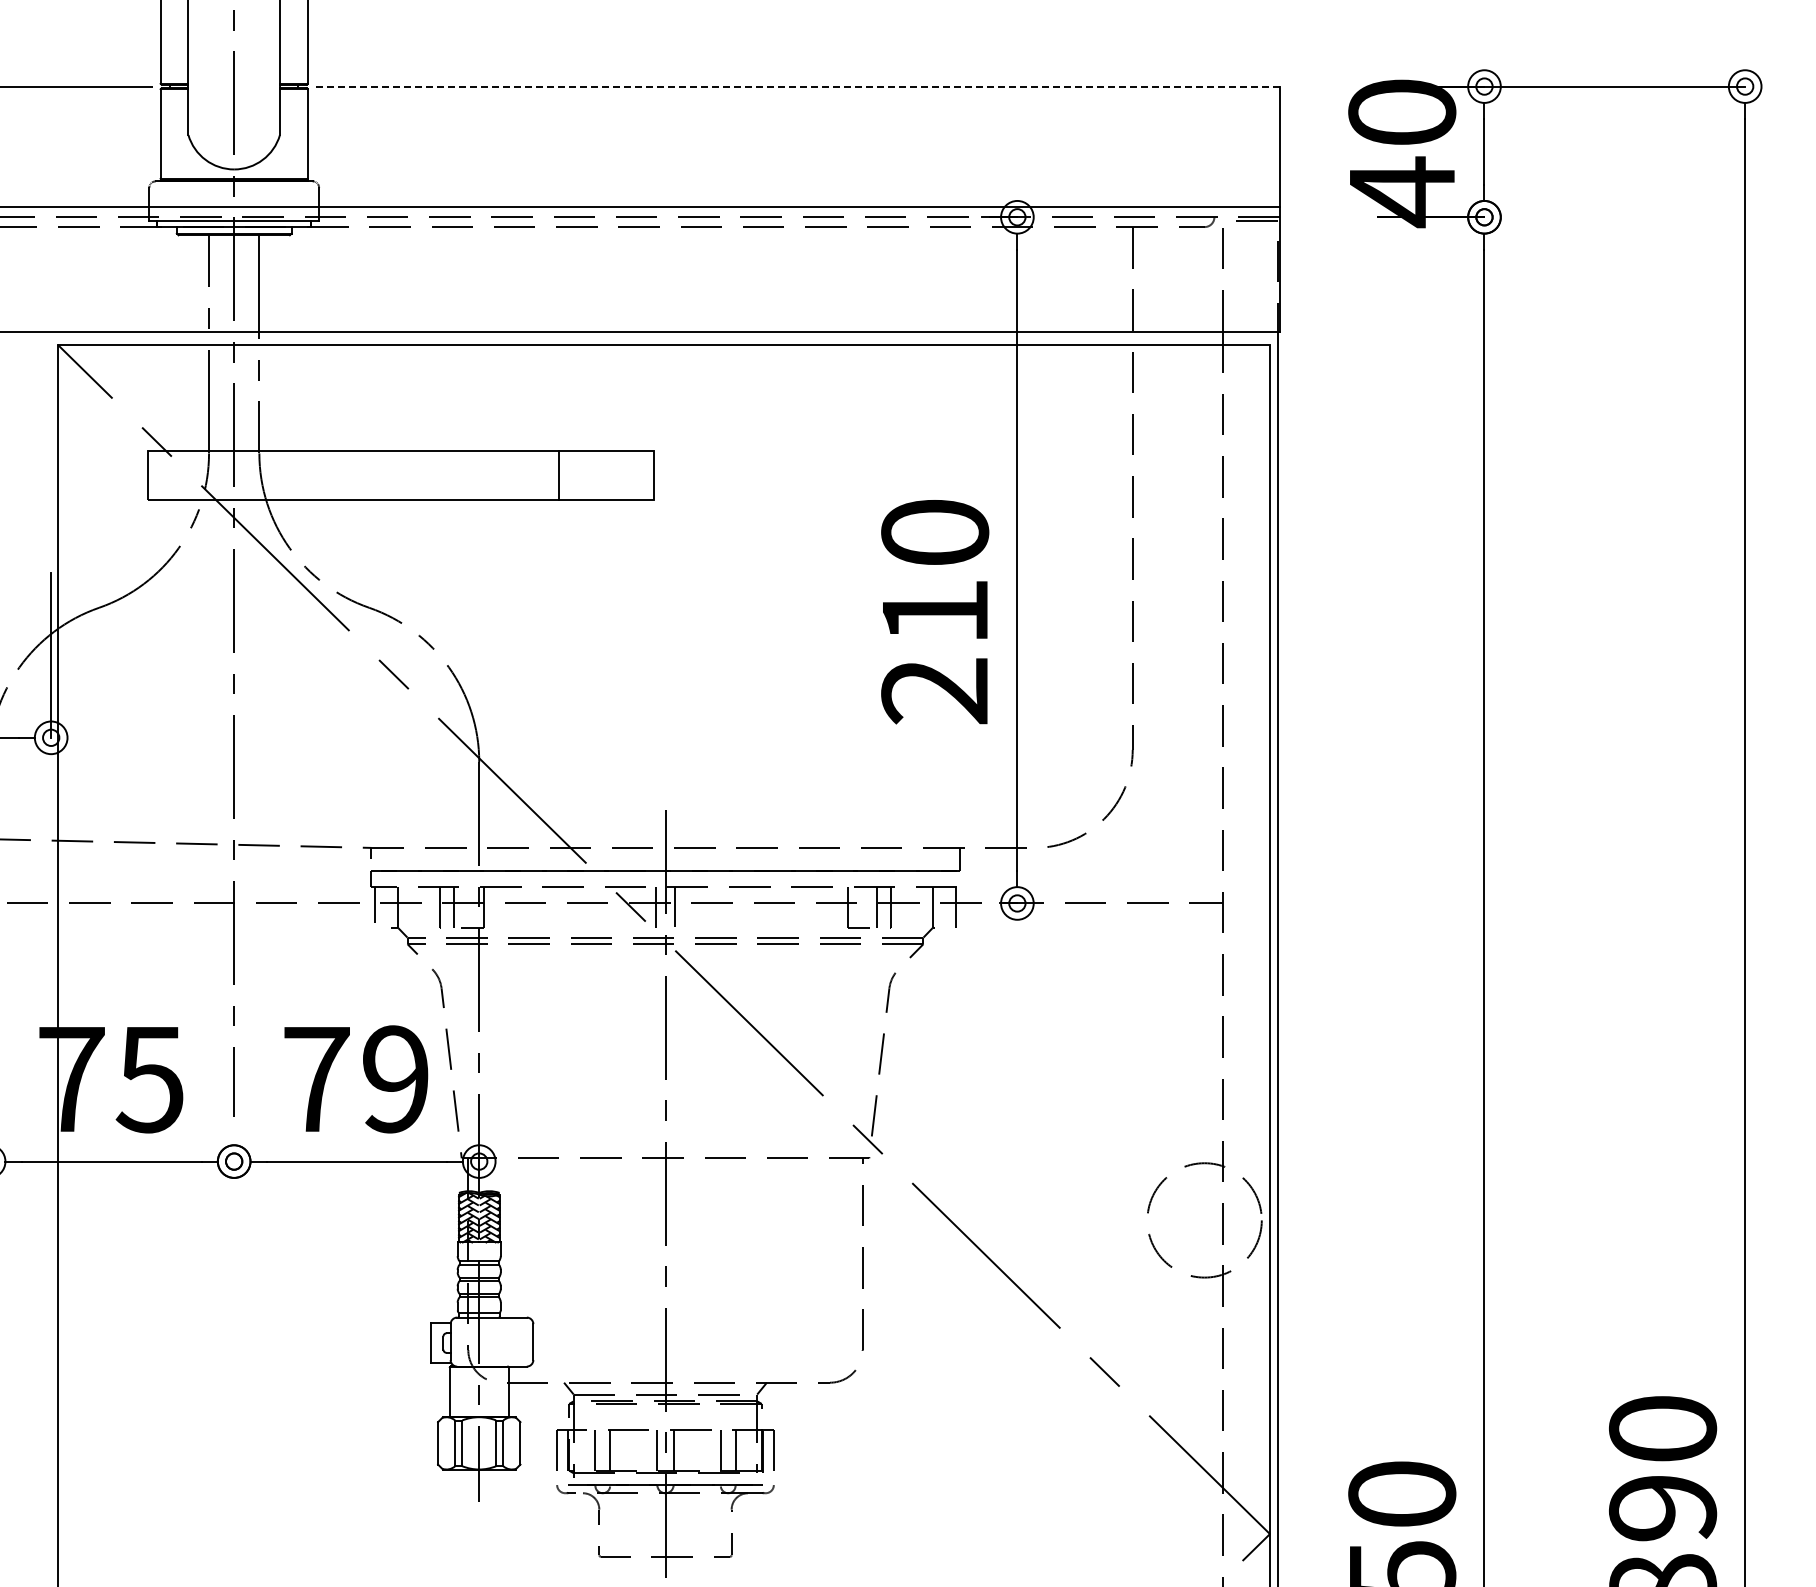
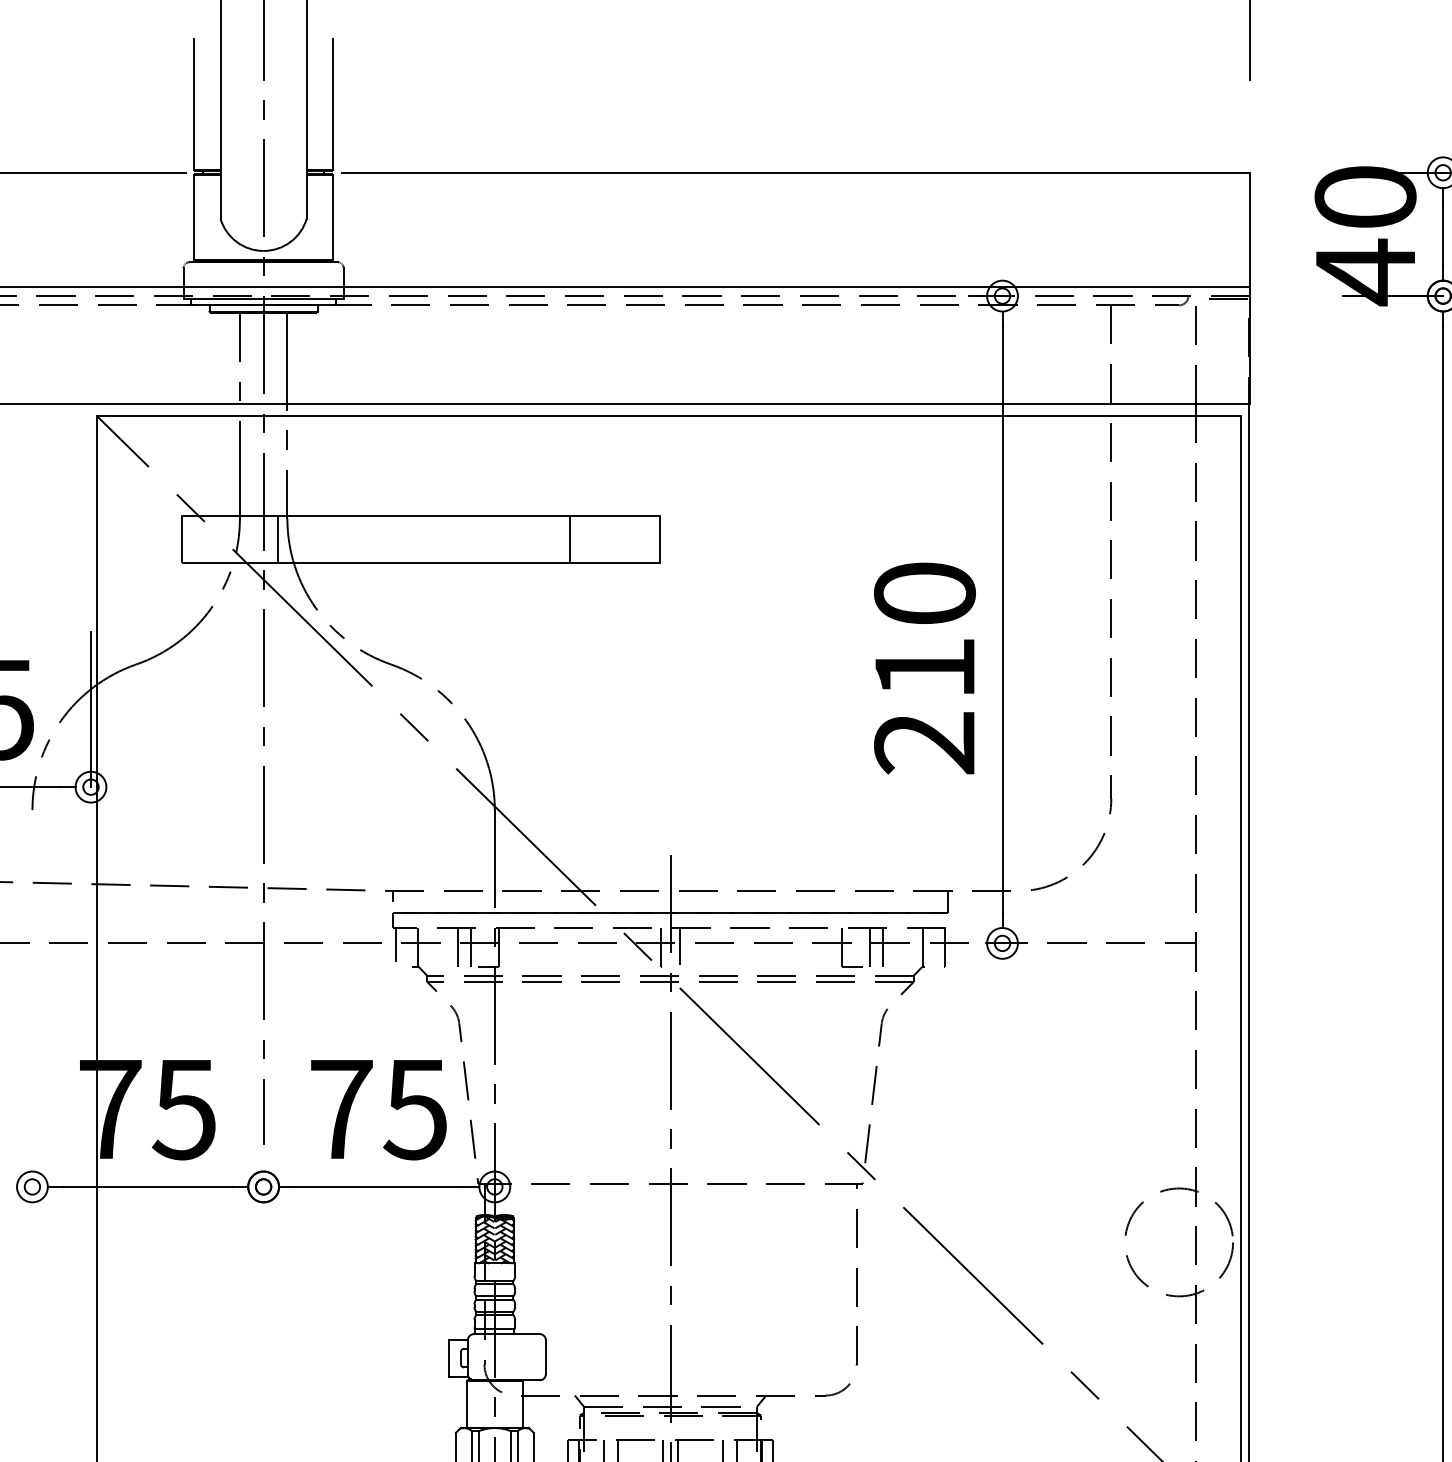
line: (797, 86) -> (795, 172), dashed -> solid
line: (248, 474) -> (277, 538), added
text: (394, 1079) -> (414, 1109), 79 -> 75

